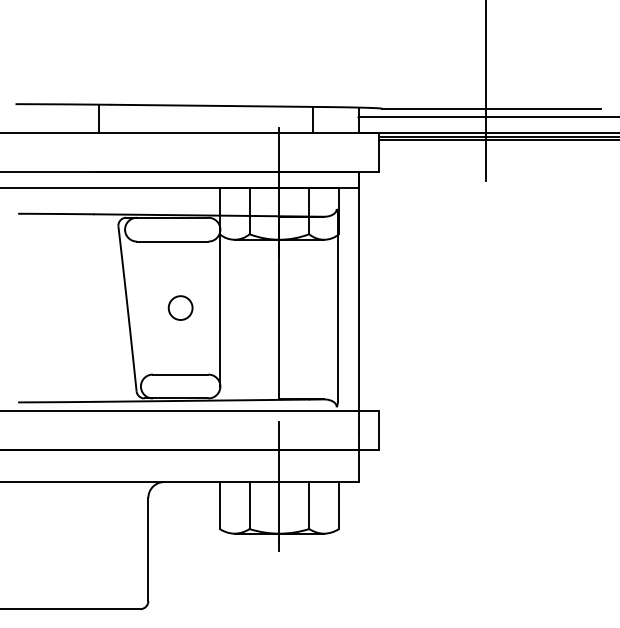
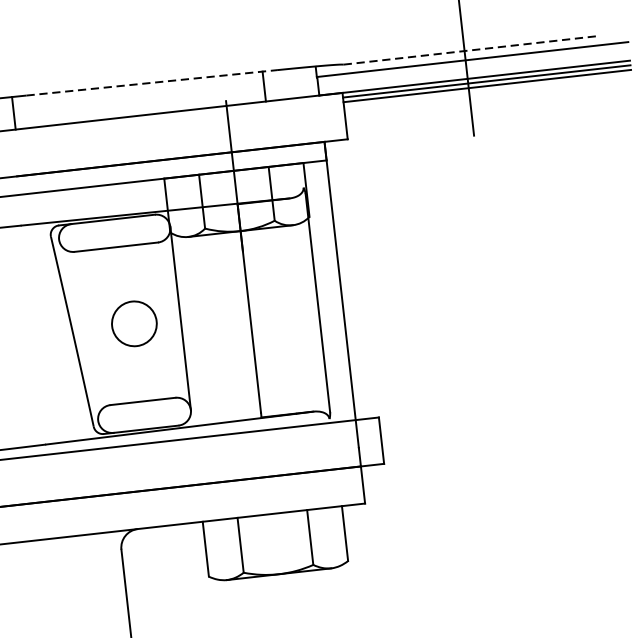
line: (218, 105) -> (151, 82), solid -> dashed
line: (492, 108) -> (472, 49), solid -> dashed
circle: (180, 307) -> (134, 323), size x1.6
line: (279, 486) -> (273, 519), removed

